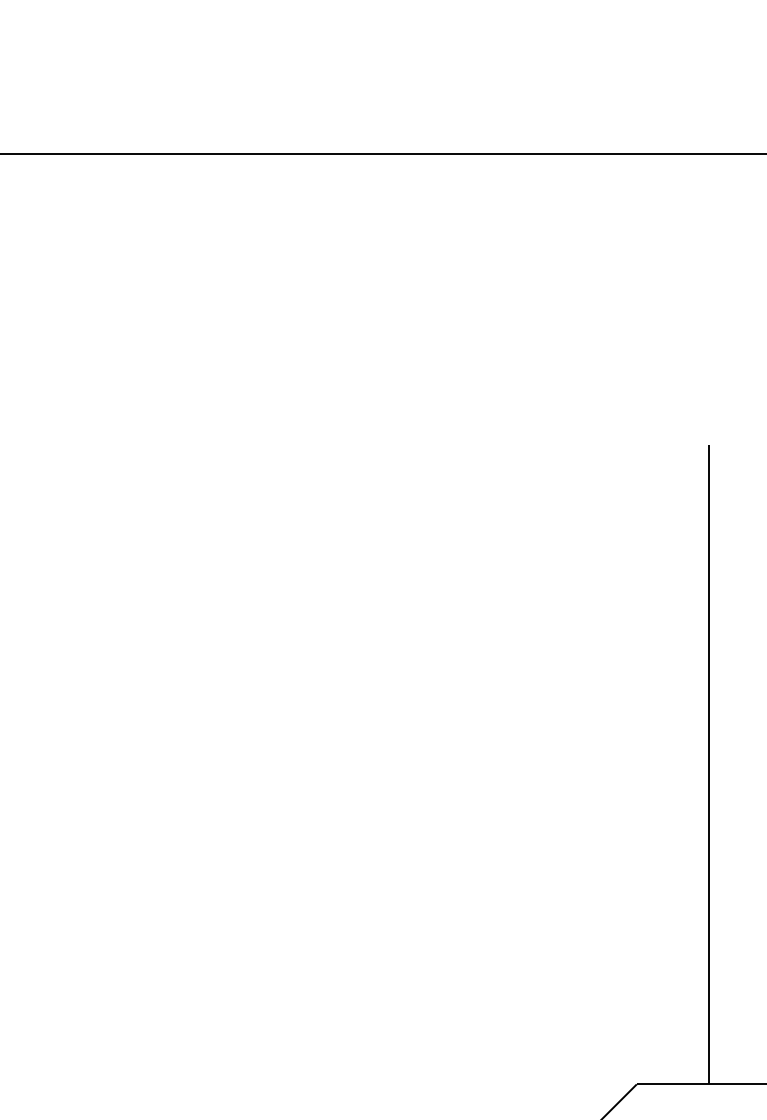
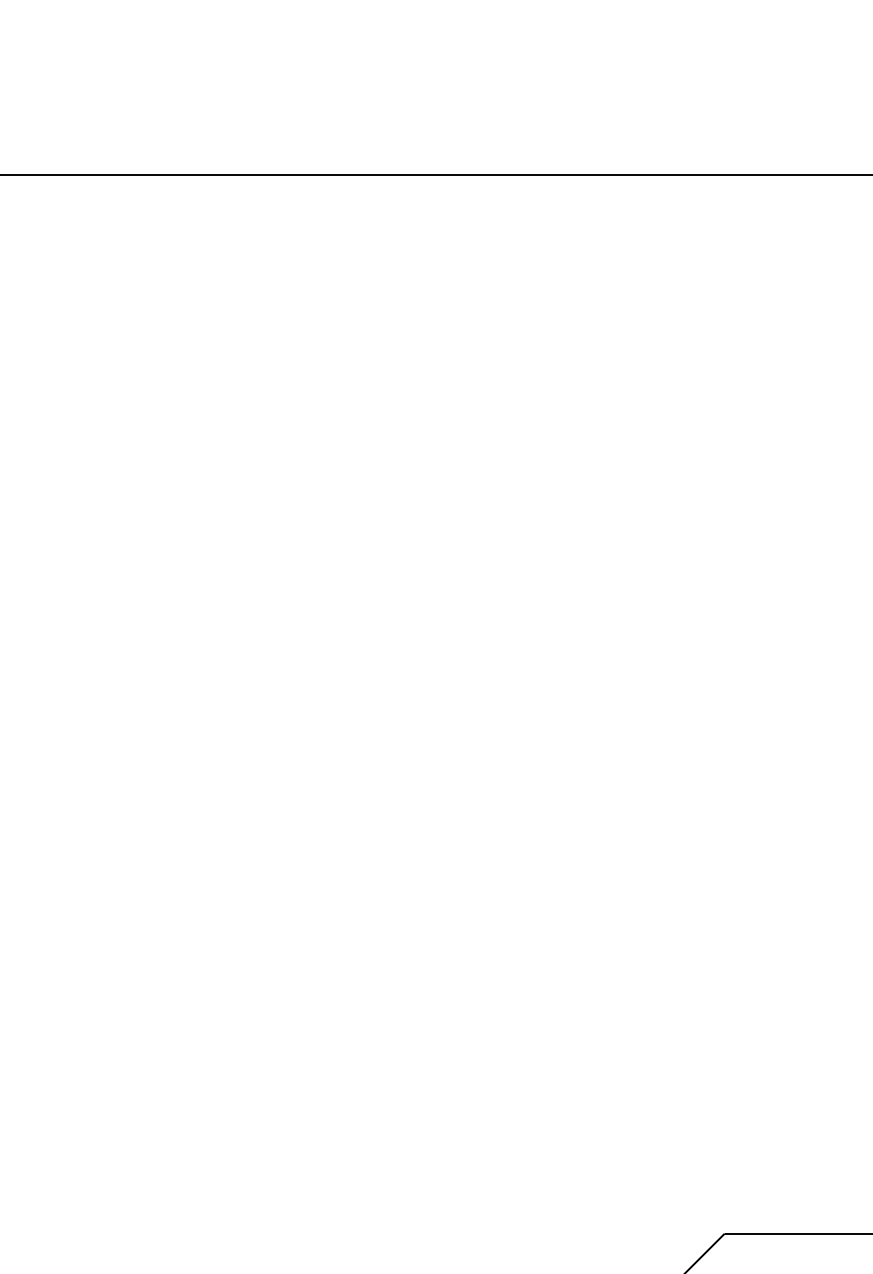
line: (708, 764) -> (806, 869), removed

